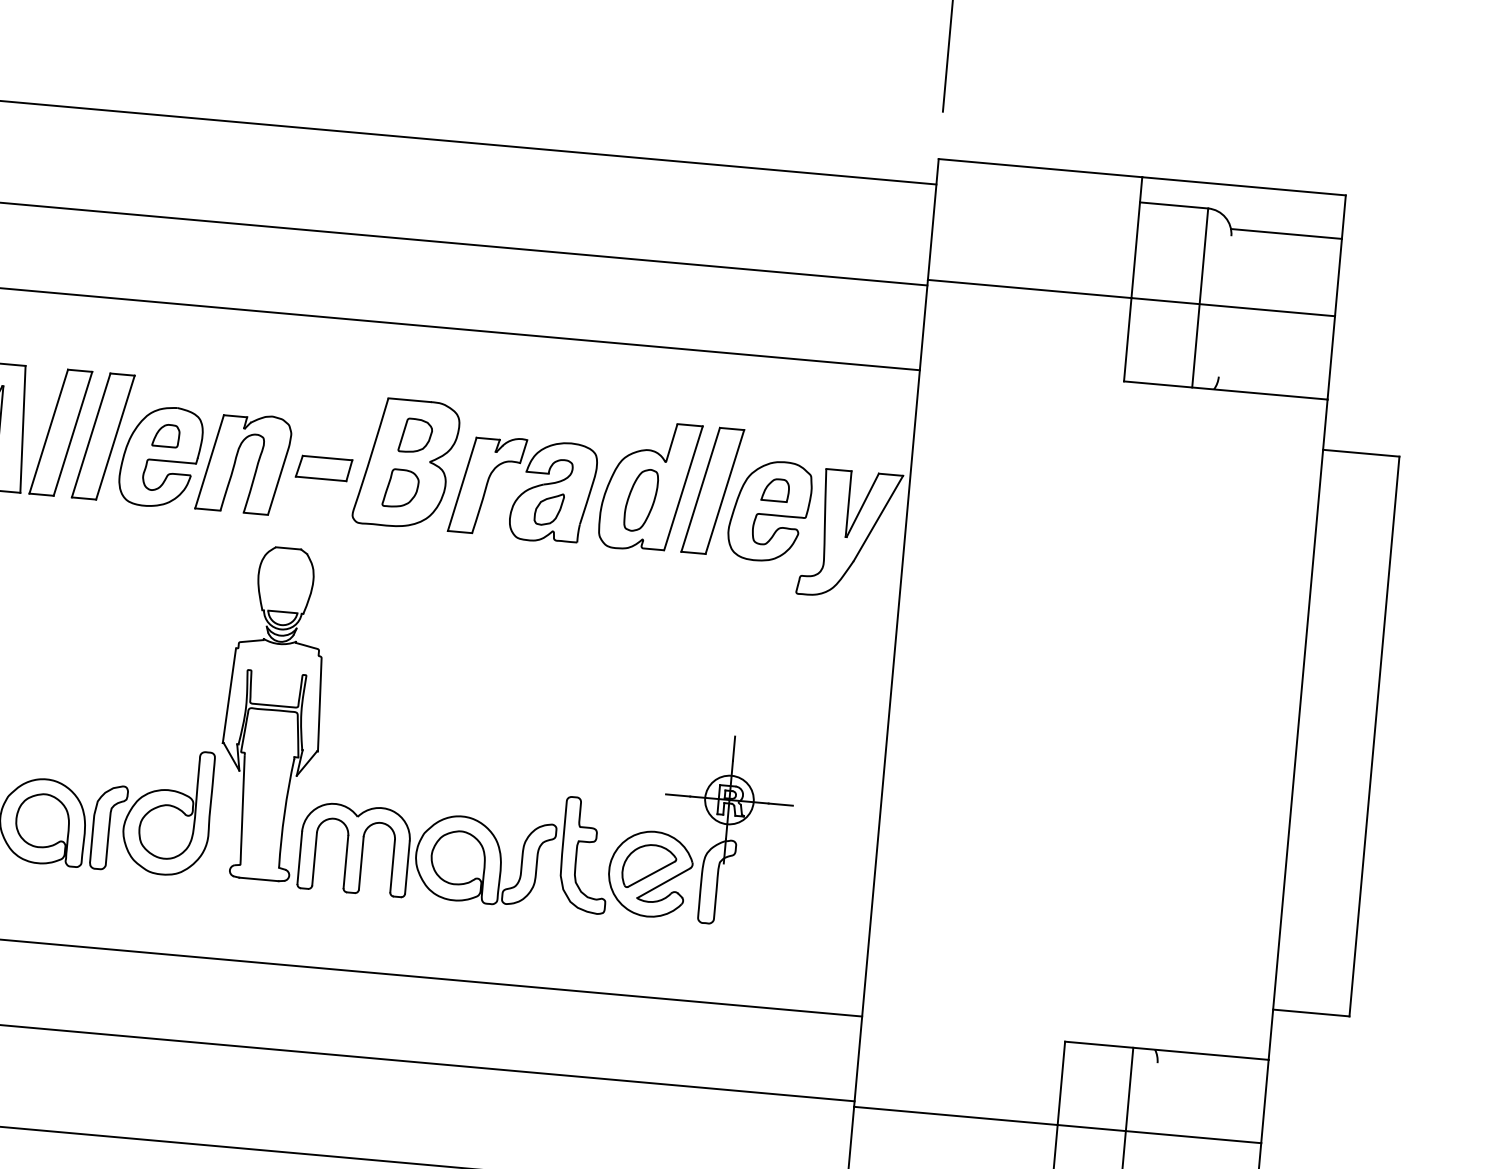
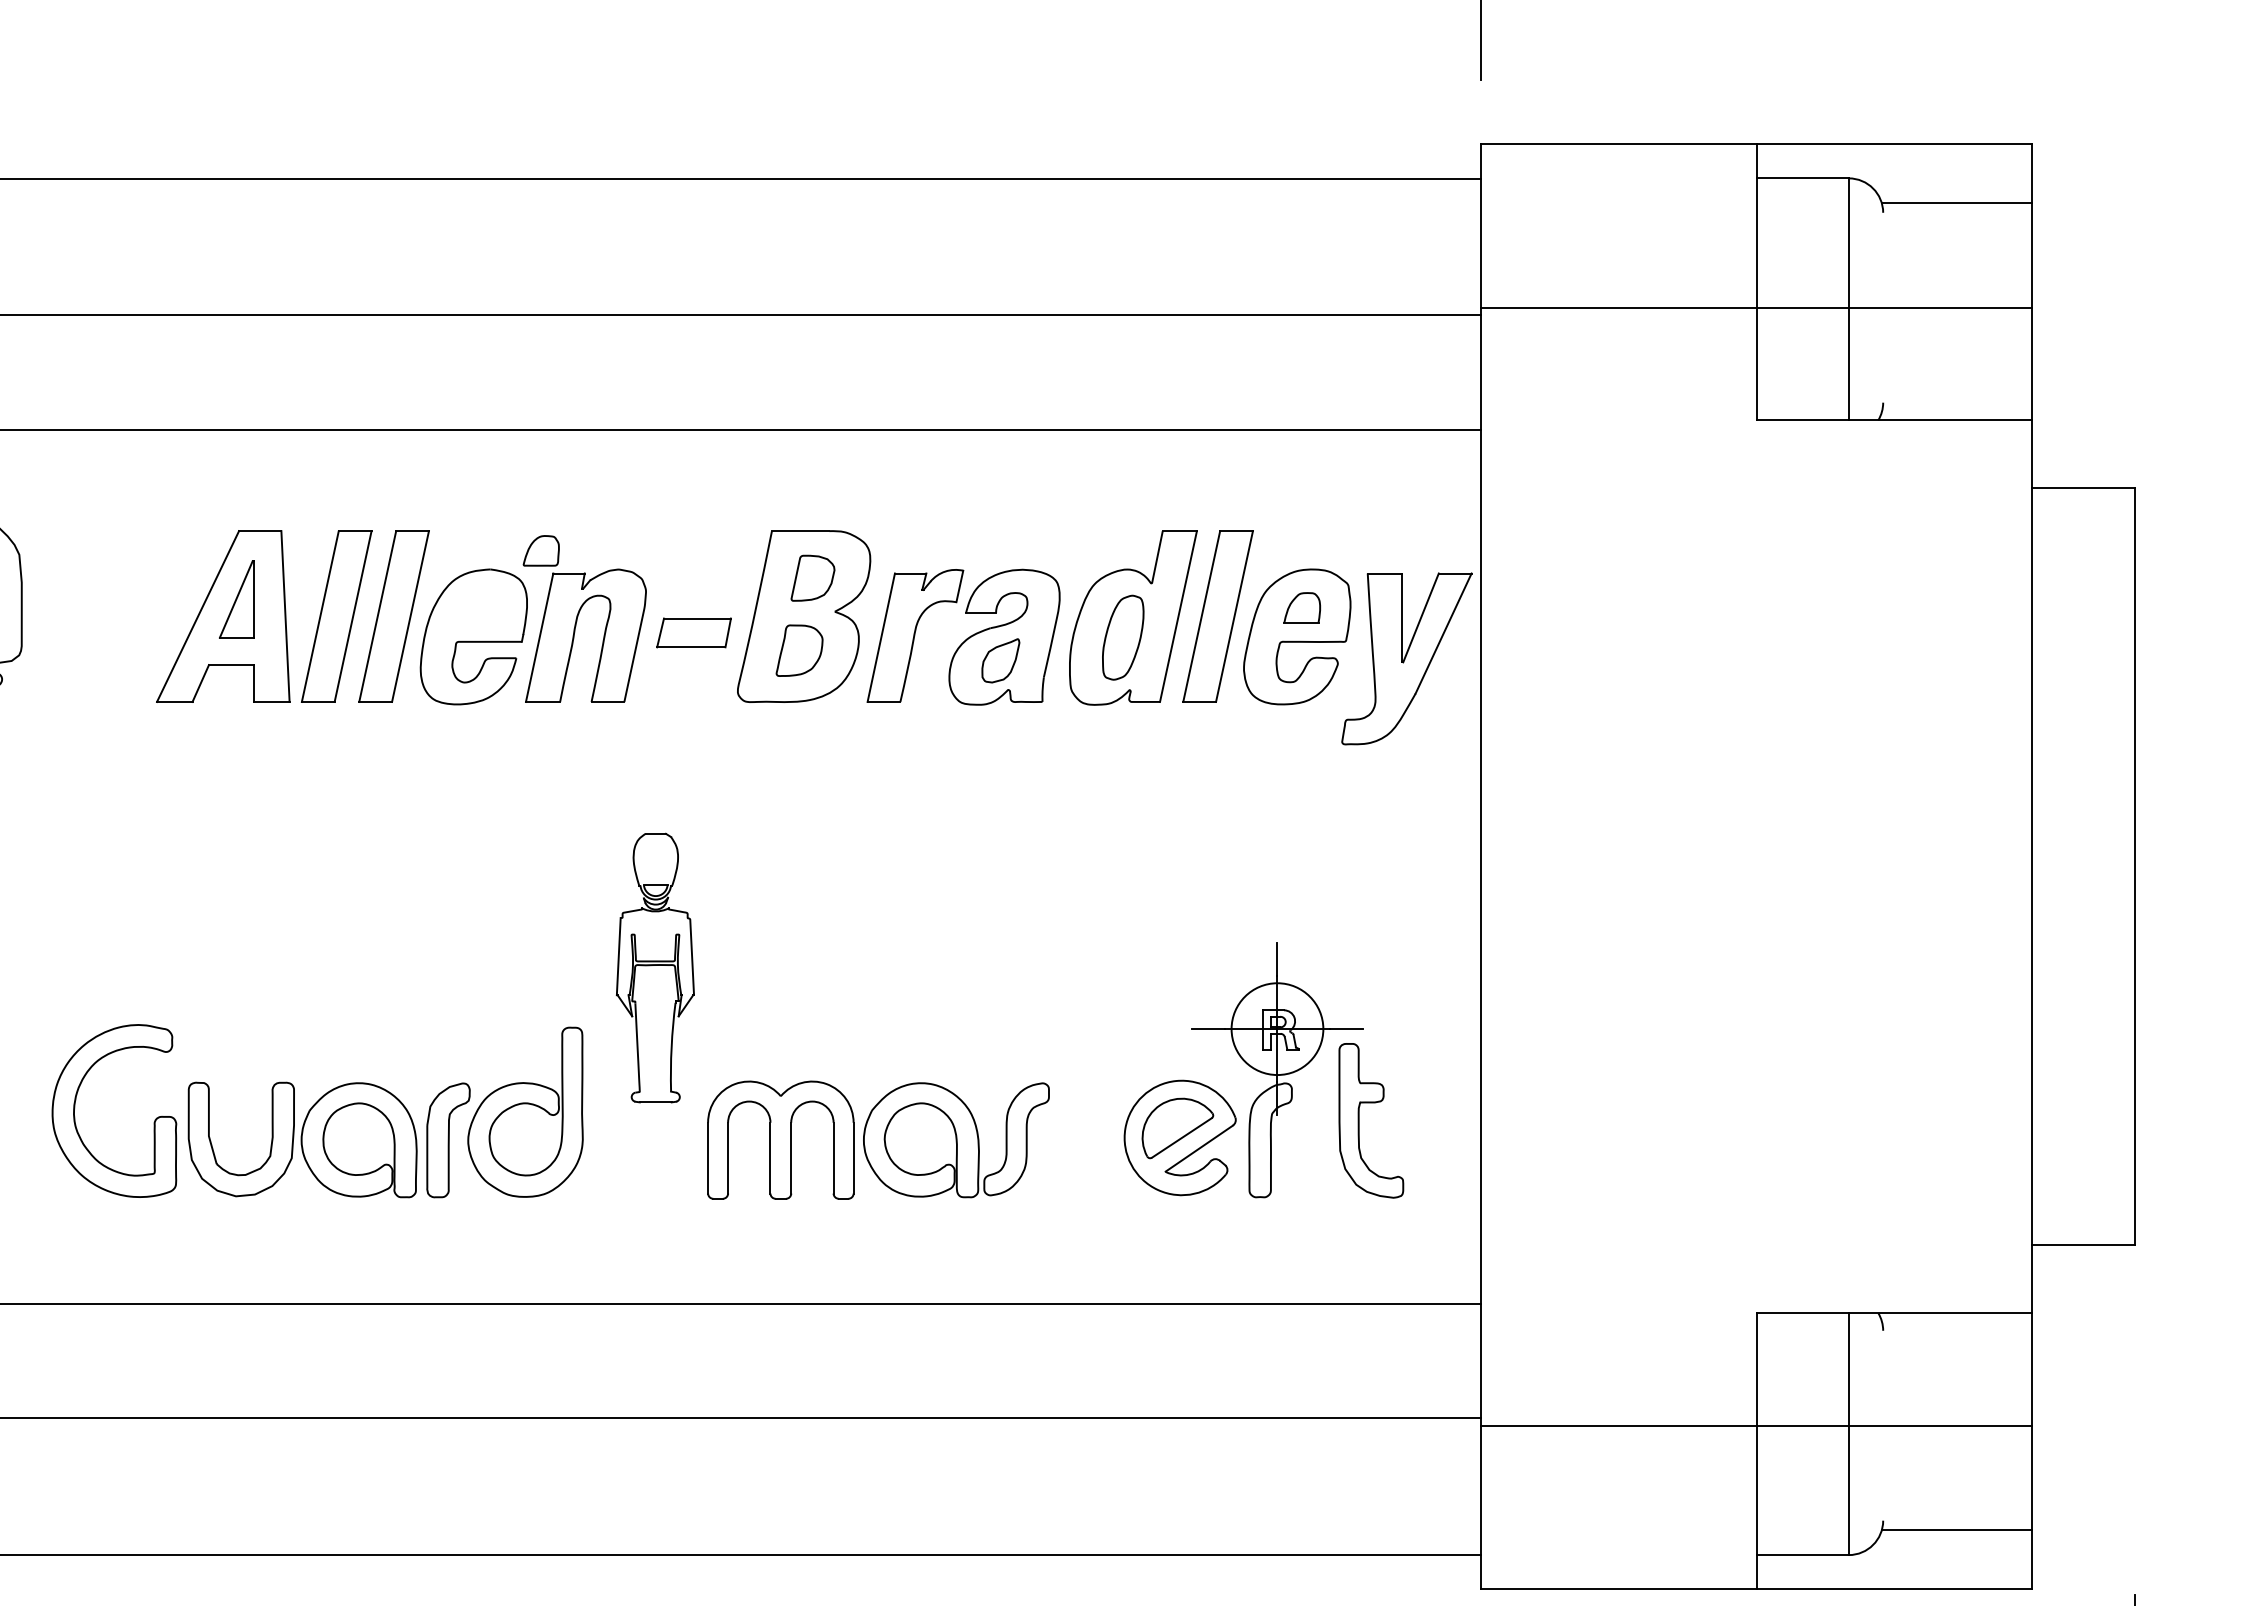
part: (165, 435) -> (540, 550), moved
part: (273, 713) -> (655, 967), size x0.6
circle: (729, 799) -> (1277, 1028), size x1.4
part: (577, 854) -> (1359, 1120), moved

